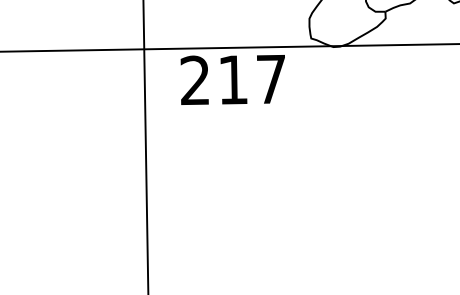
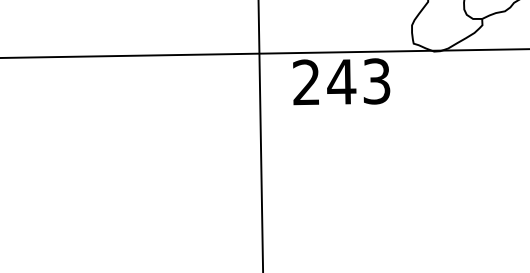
text: (251, 79) -> (358, 81), 217 -> 243

